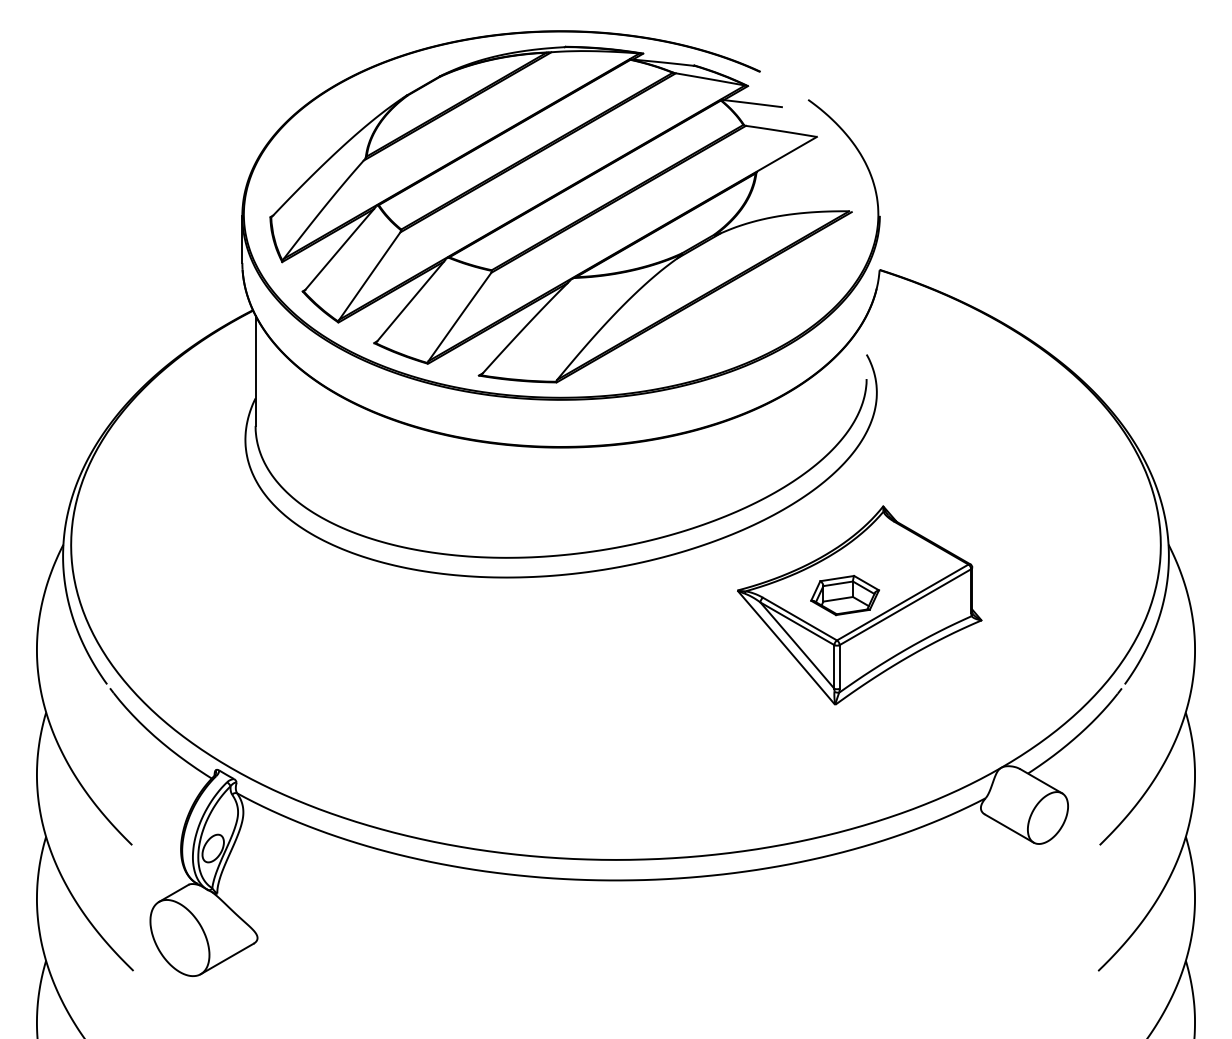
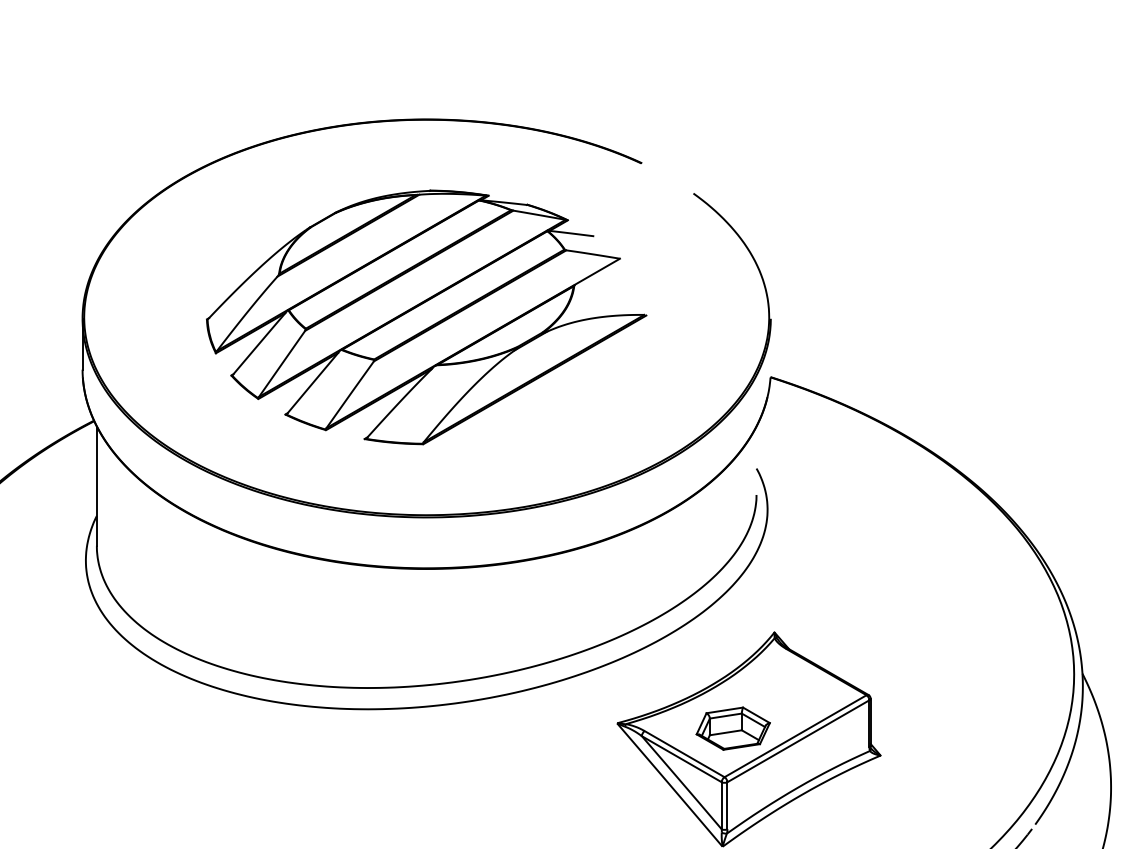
part: (560, 214) -> (426, 317), size x0.7

